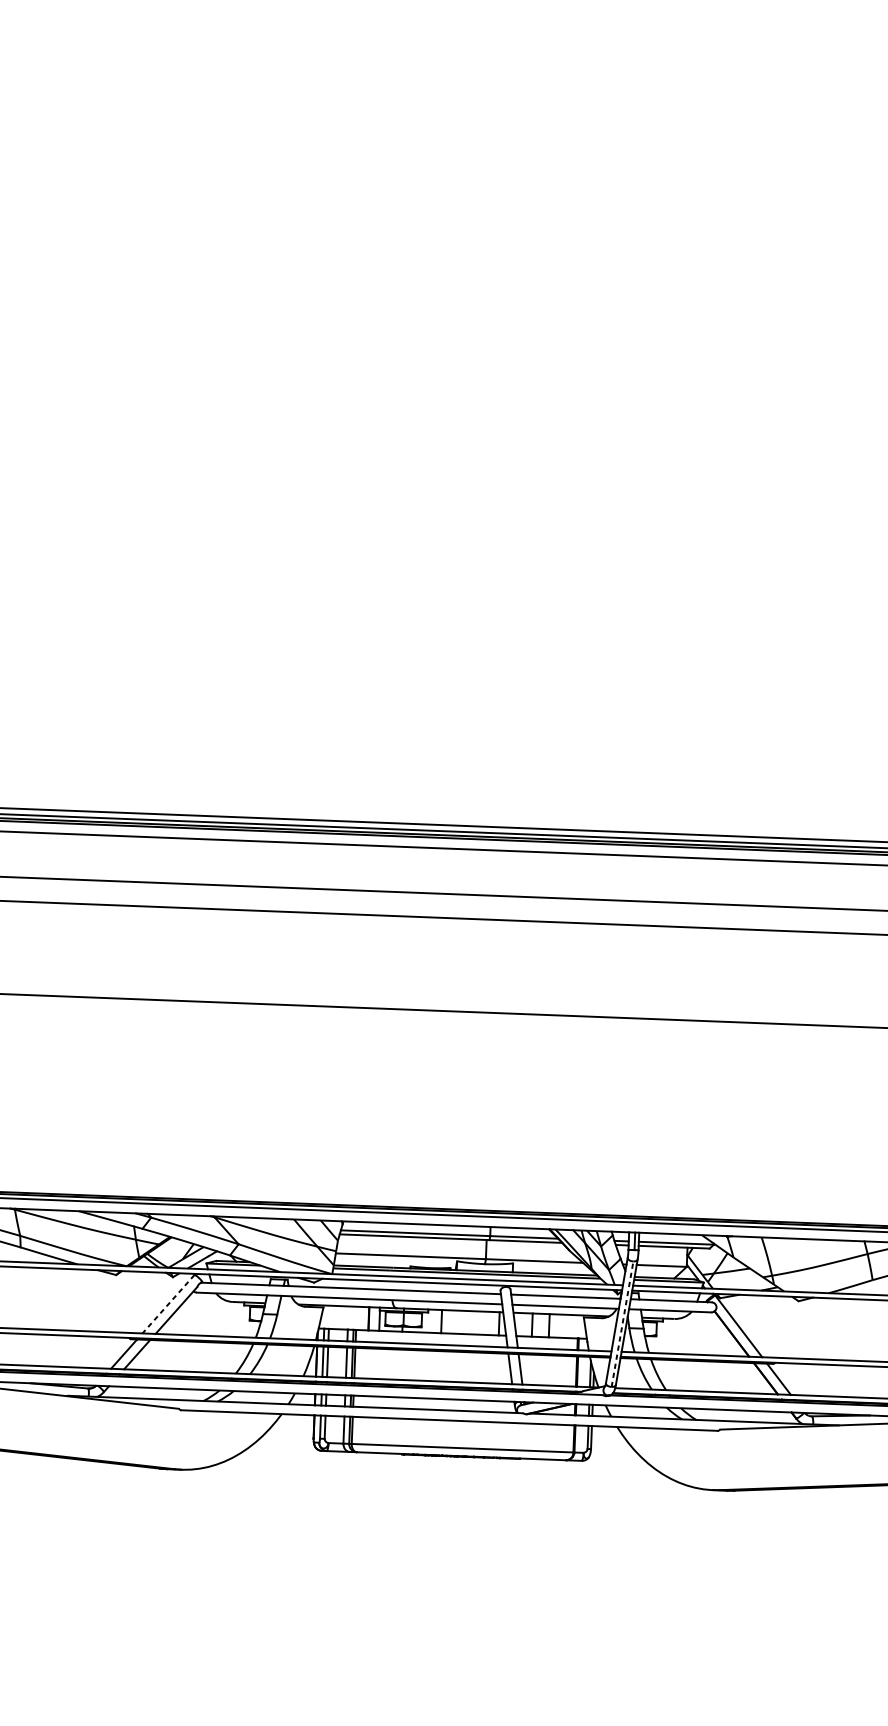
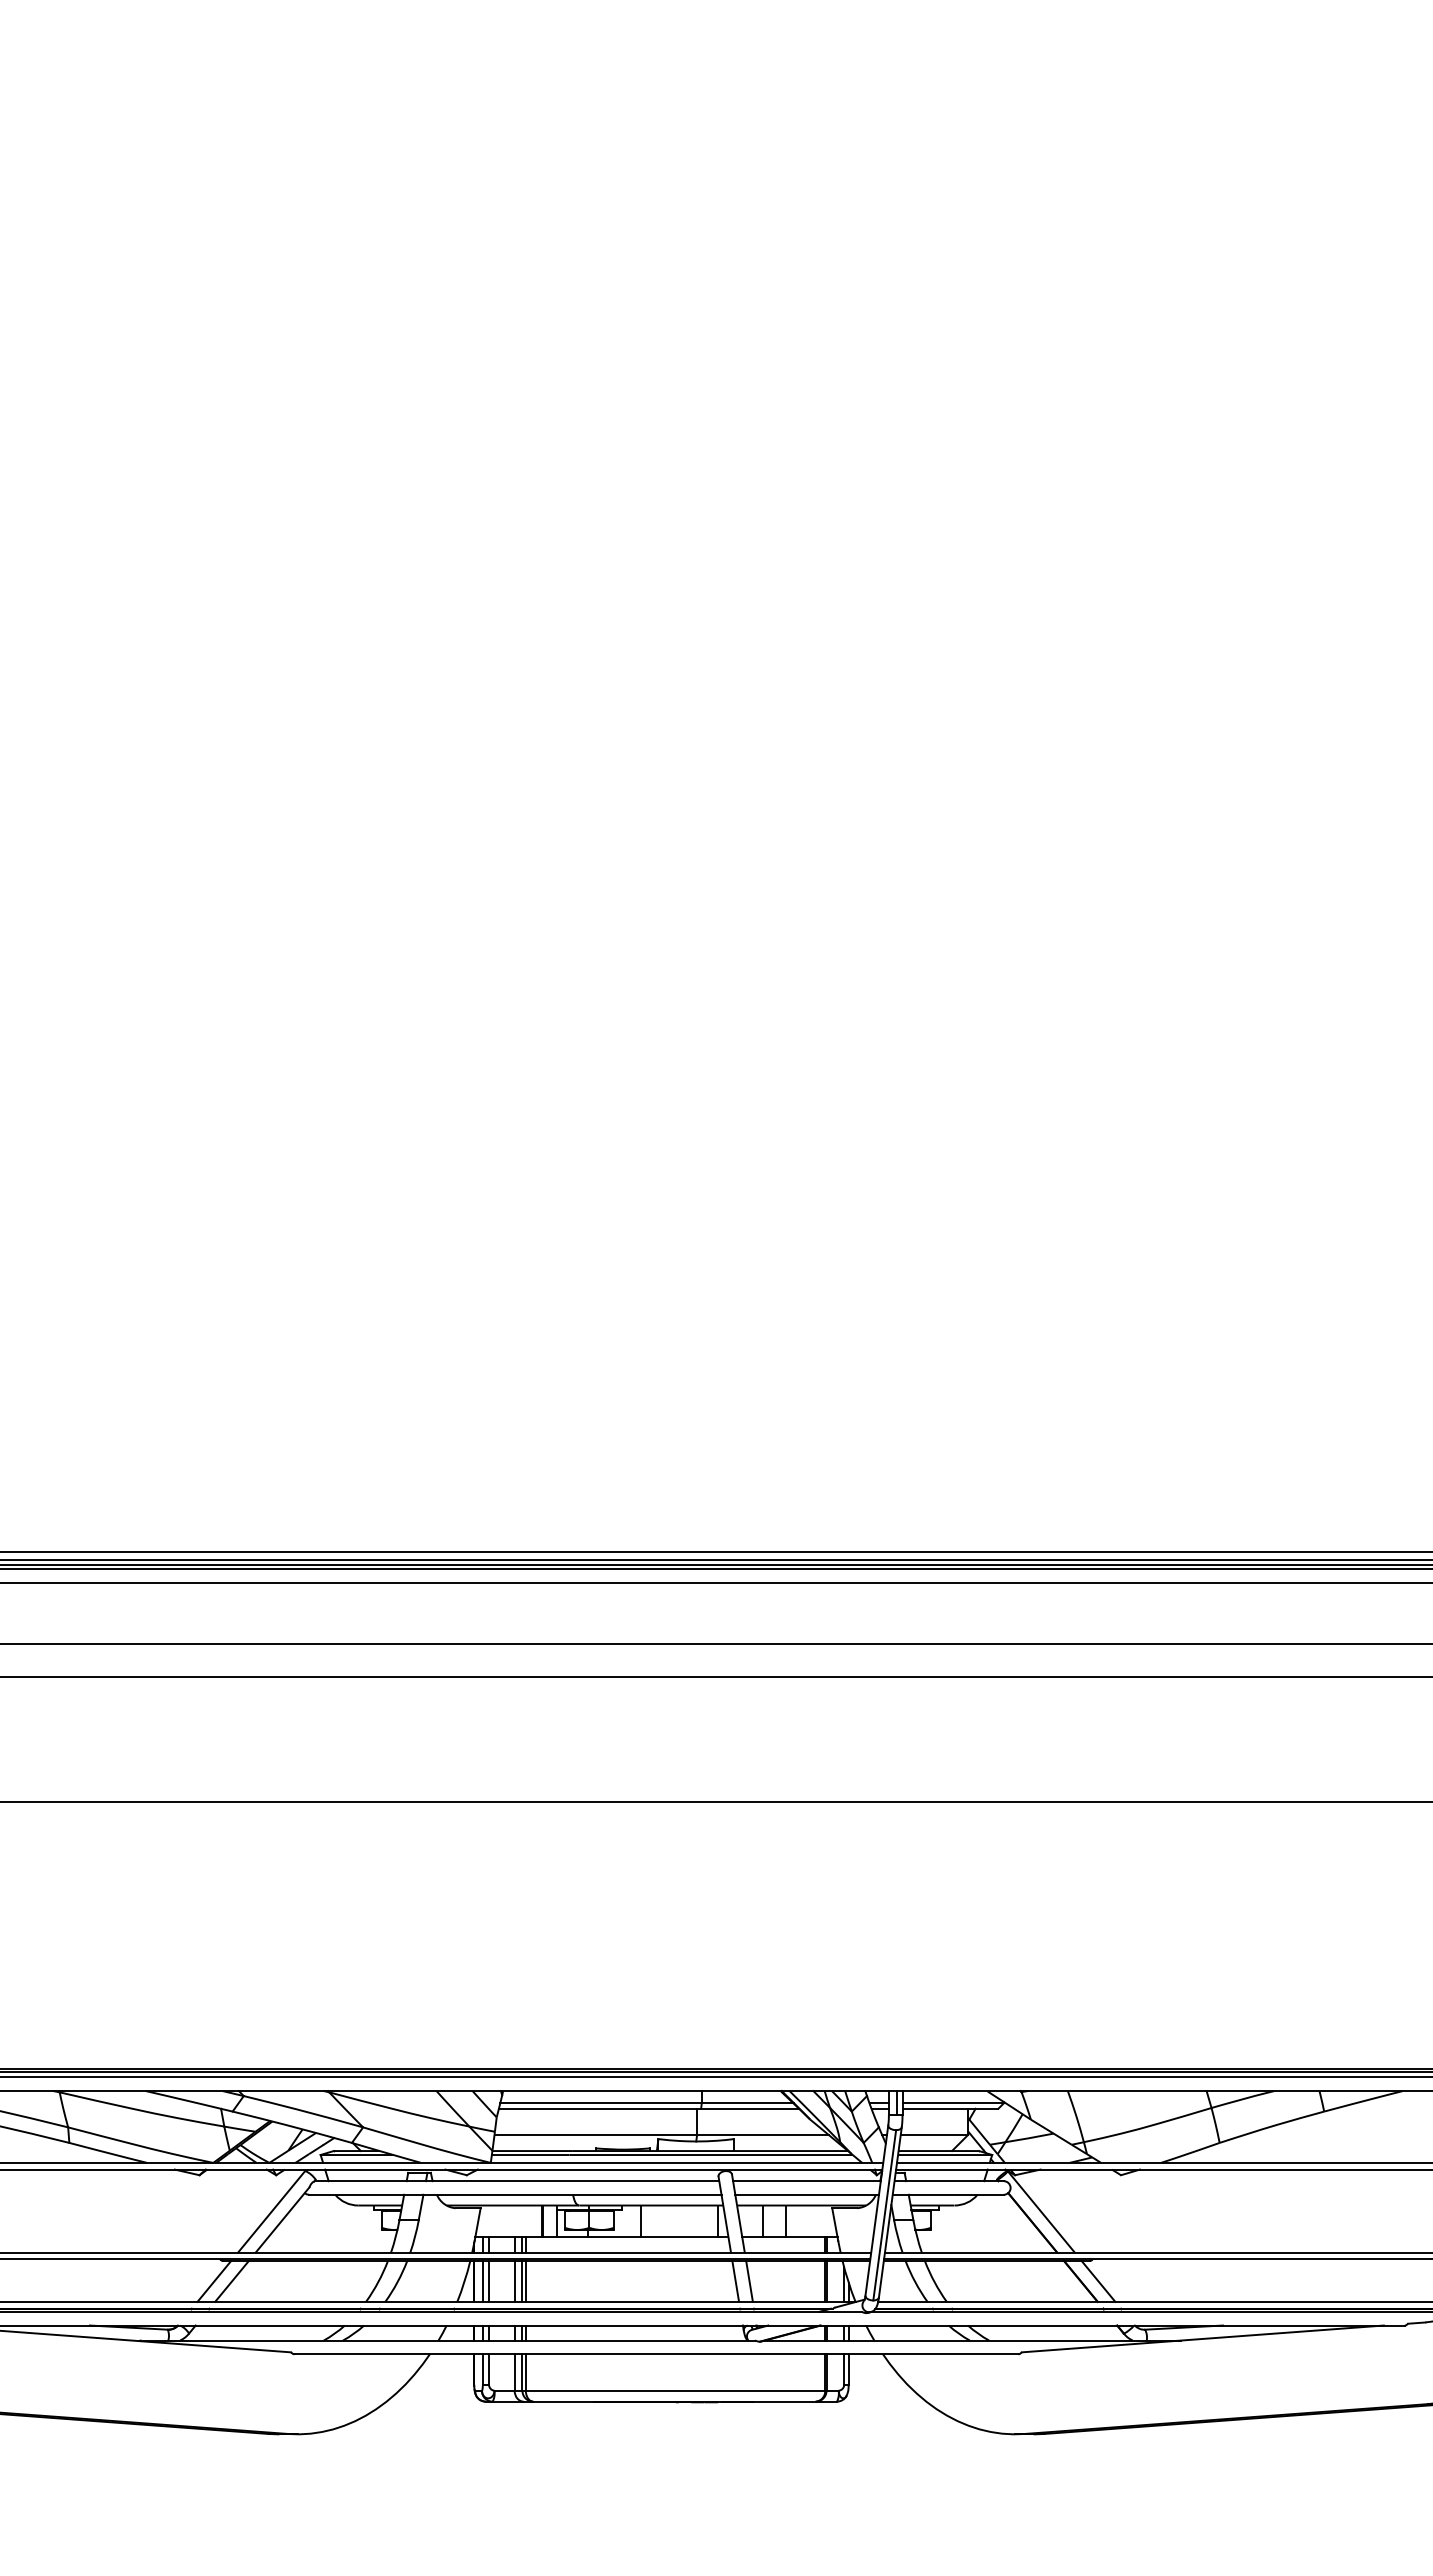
line: (168, 1303) -> (271, 2211), dashed -> solid
line: (622, 1324) -> (884, 2215), dashed -> solid

